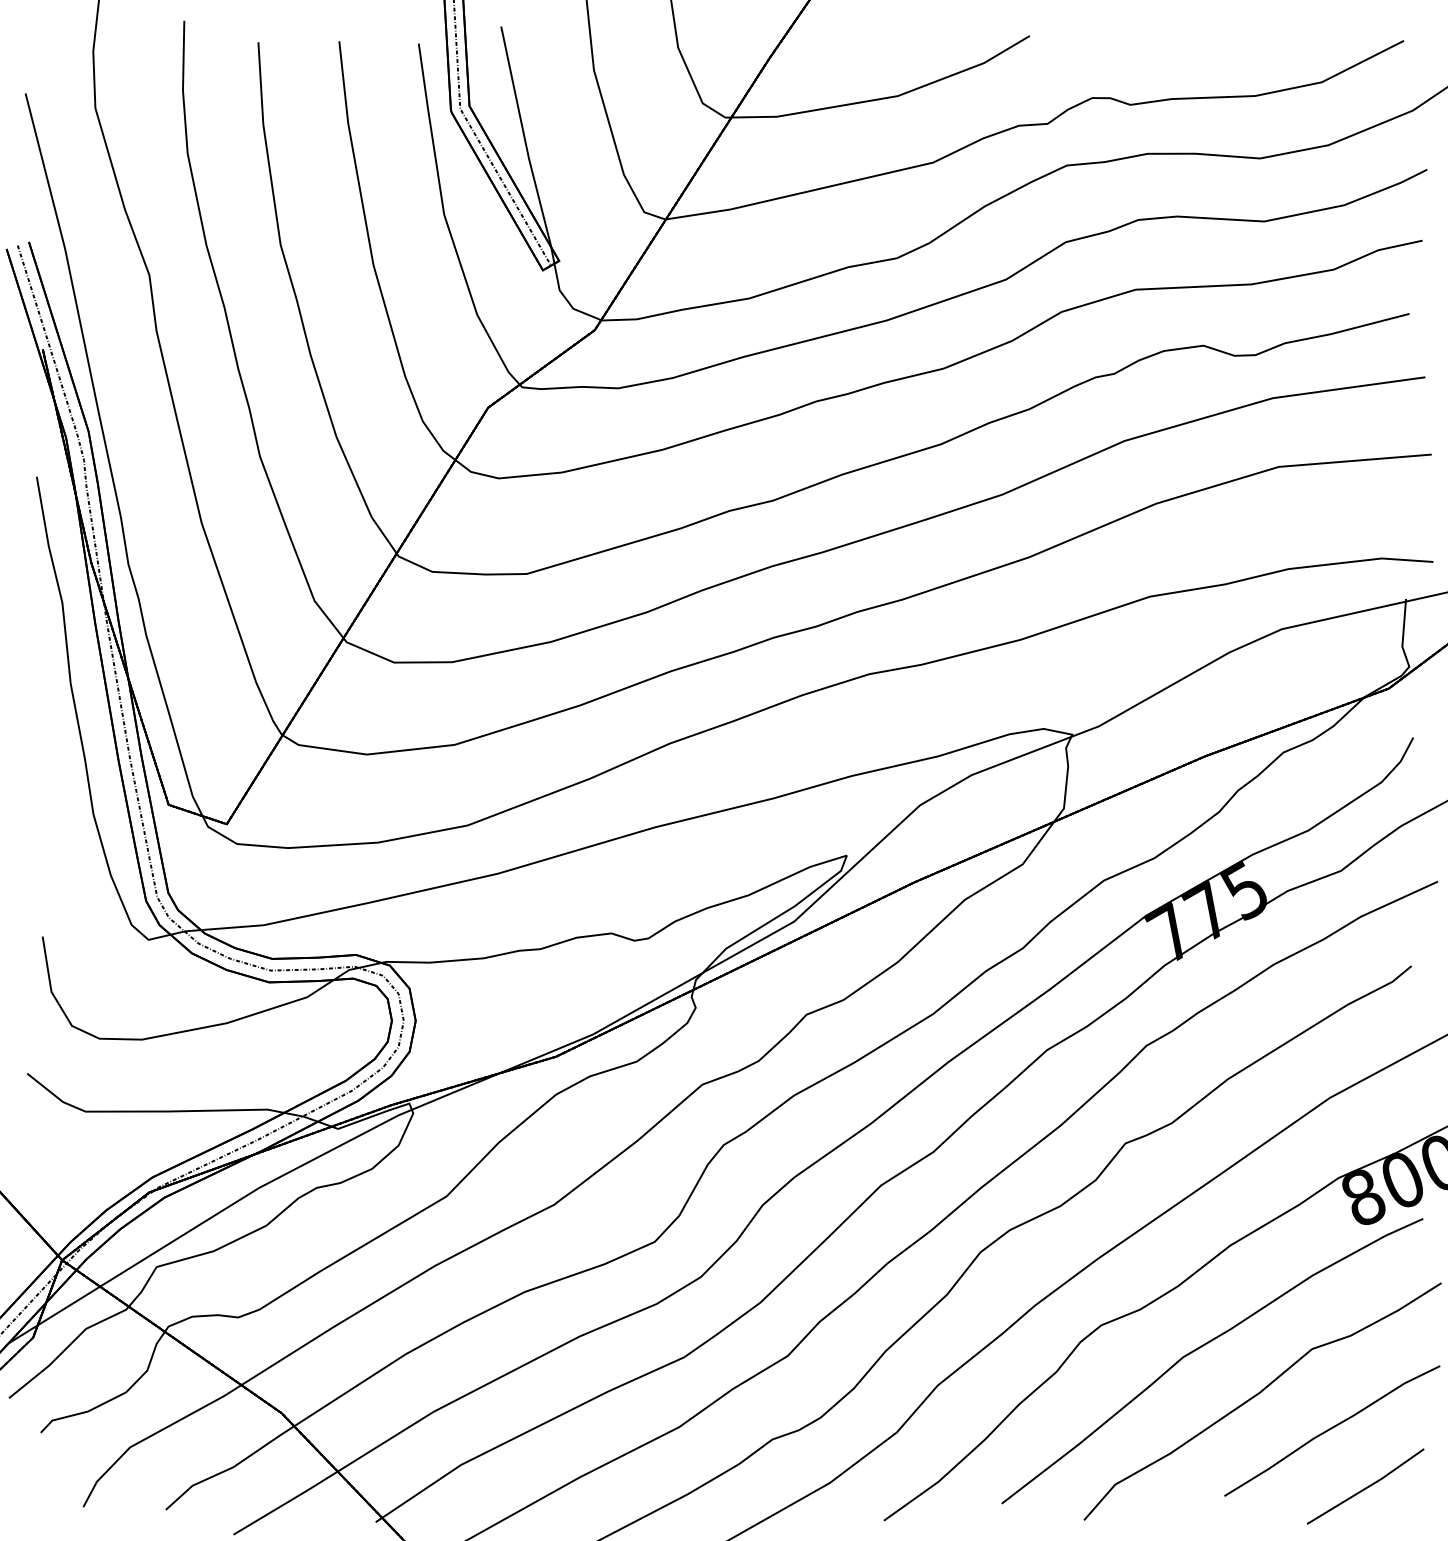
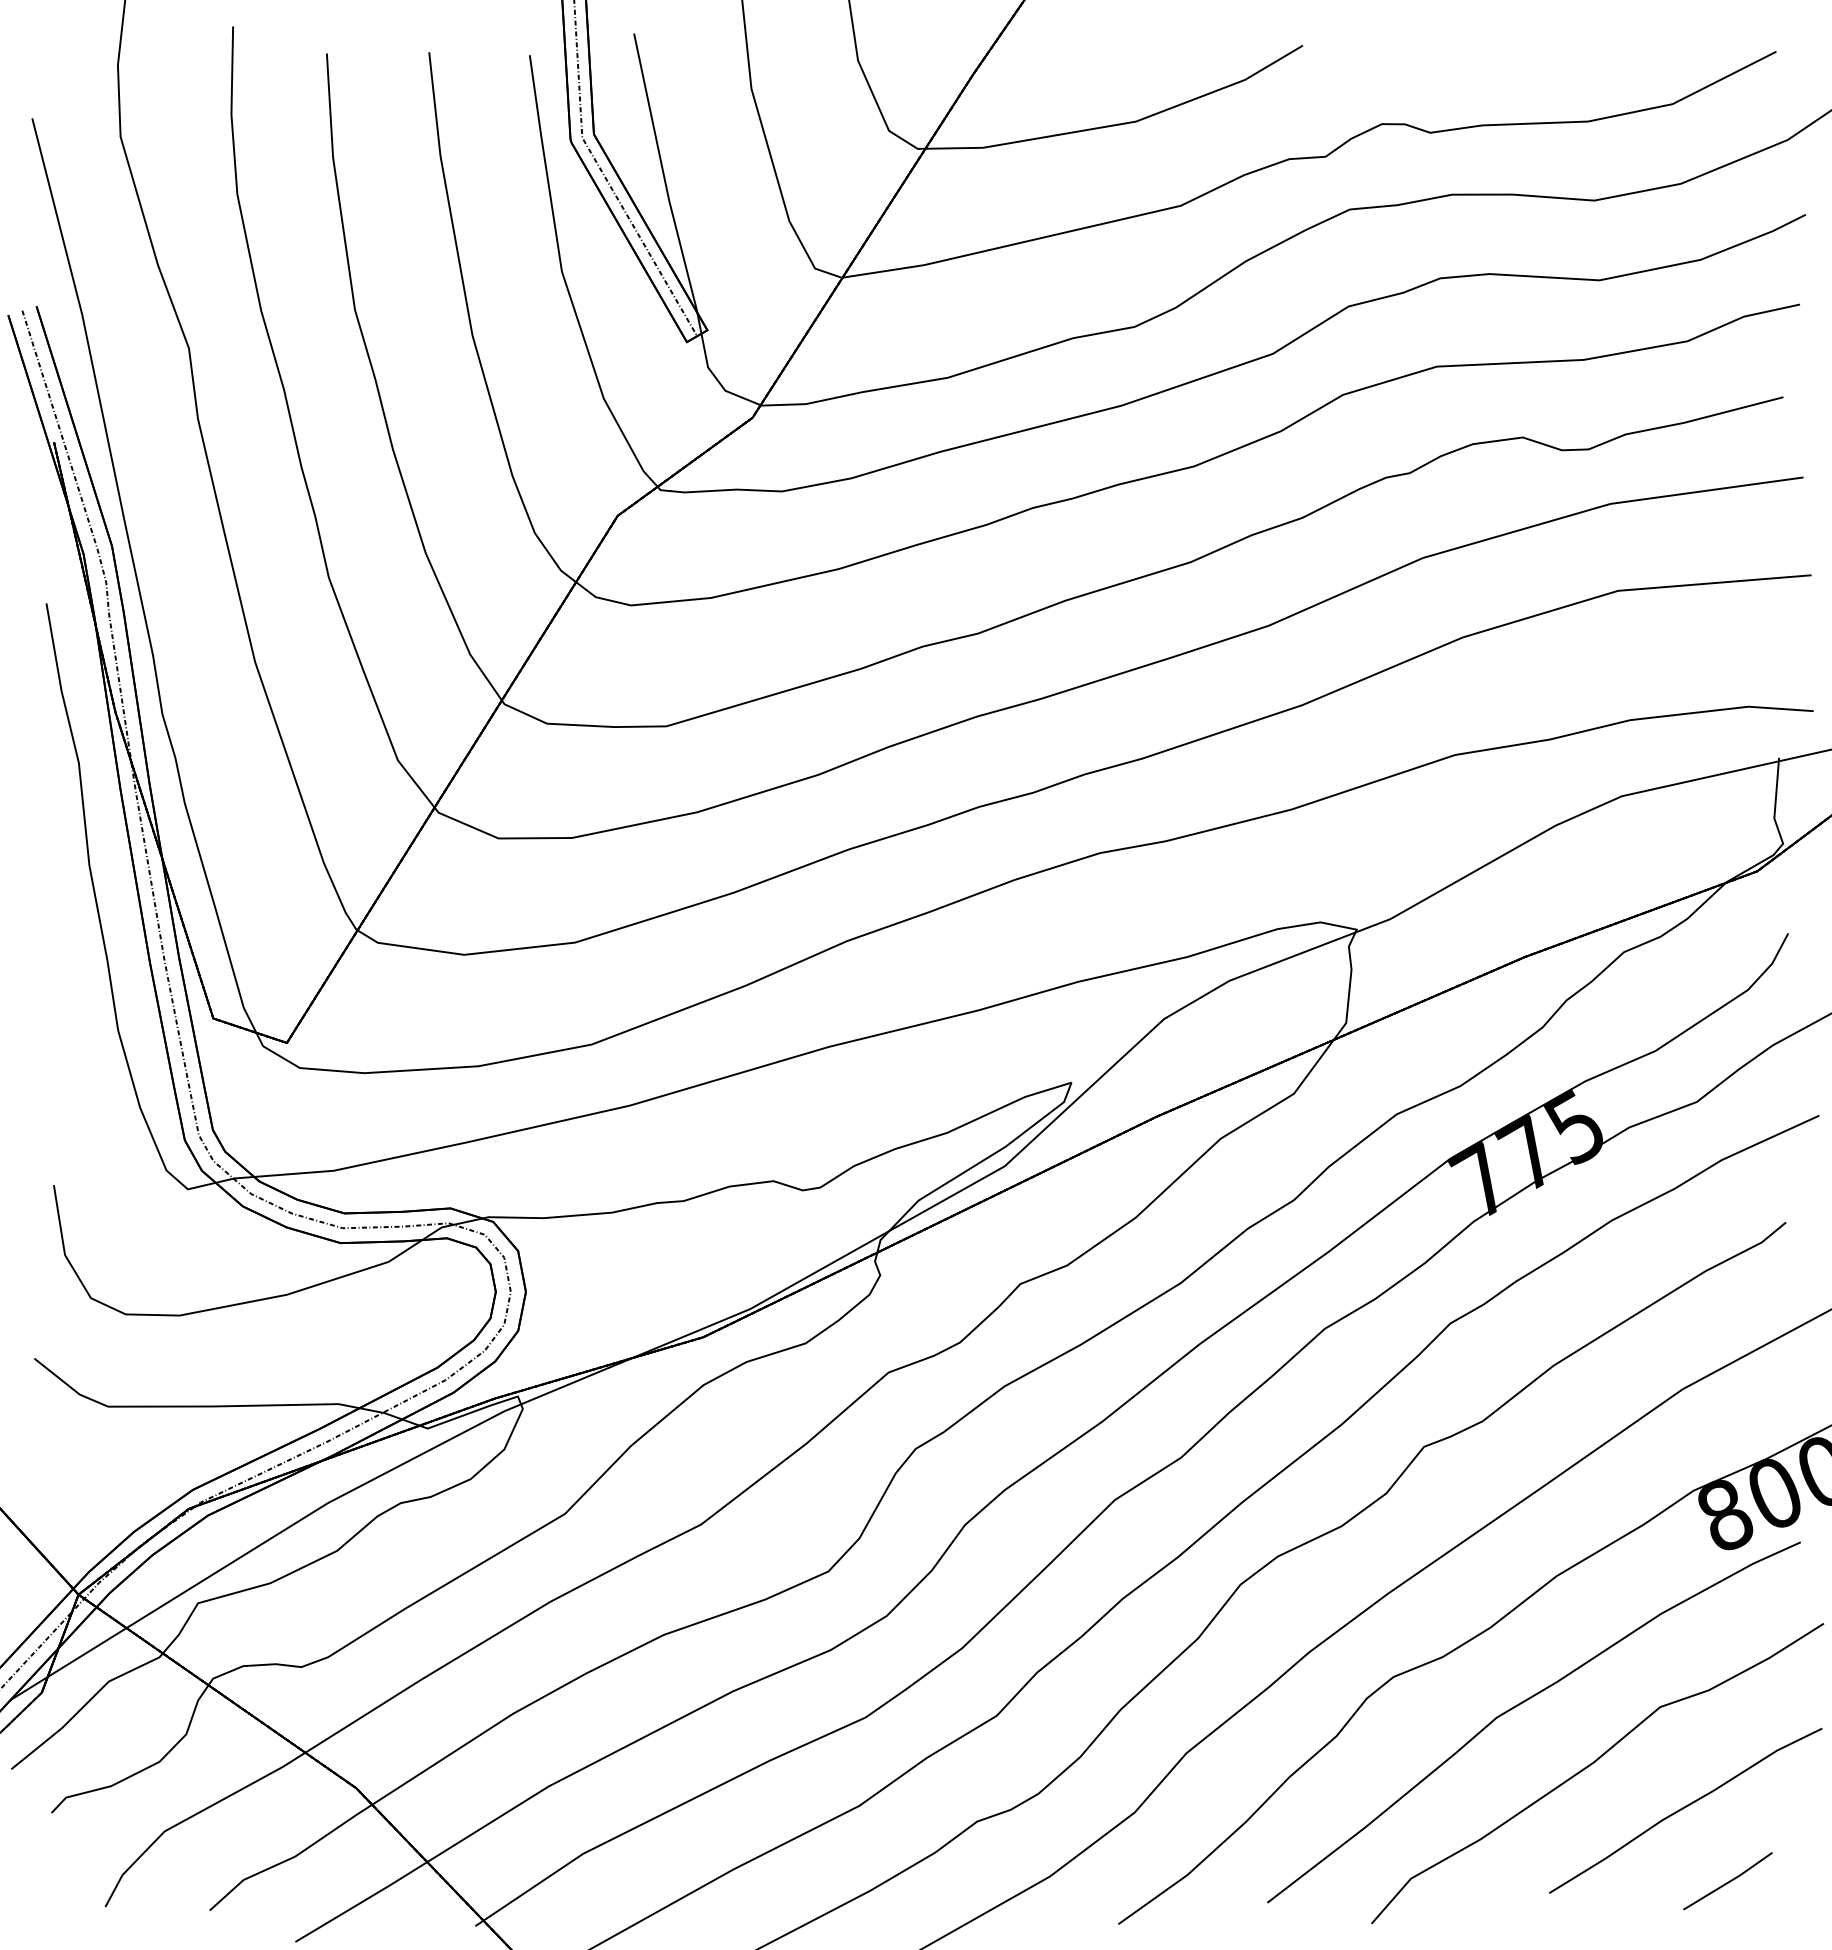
part: (1365, 1486) -> (1727, 1881), size x0.6

